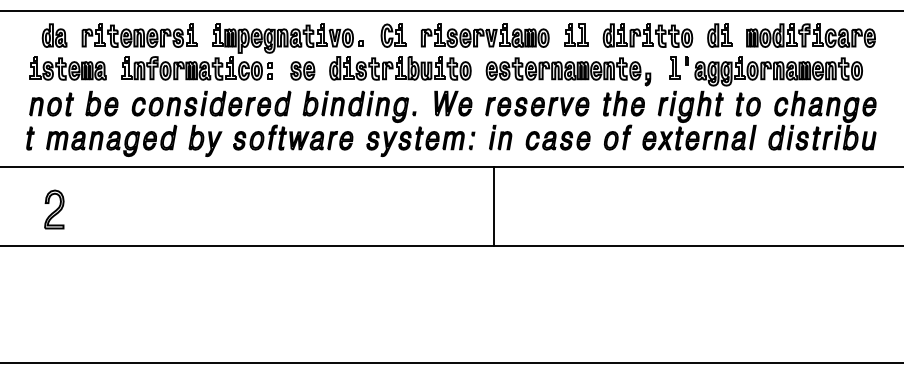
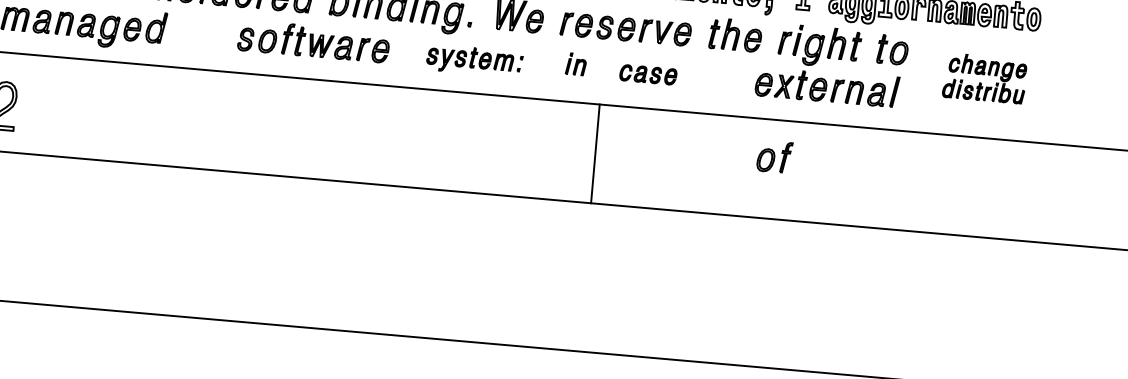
part: (822, 120) -> (984, 78), size x0.6
part: (500, 137) -> (575, 64), size x0.7
part: (617, 137) -> (774, 156), moved
part: (205, 140) -> (202, 35), removed
part: (557, 140) -> (647, 74), size x0.7
part: (420, 141) -> (474, 60), size x0.7
line: (493, 206) -> (594, 153), moved

